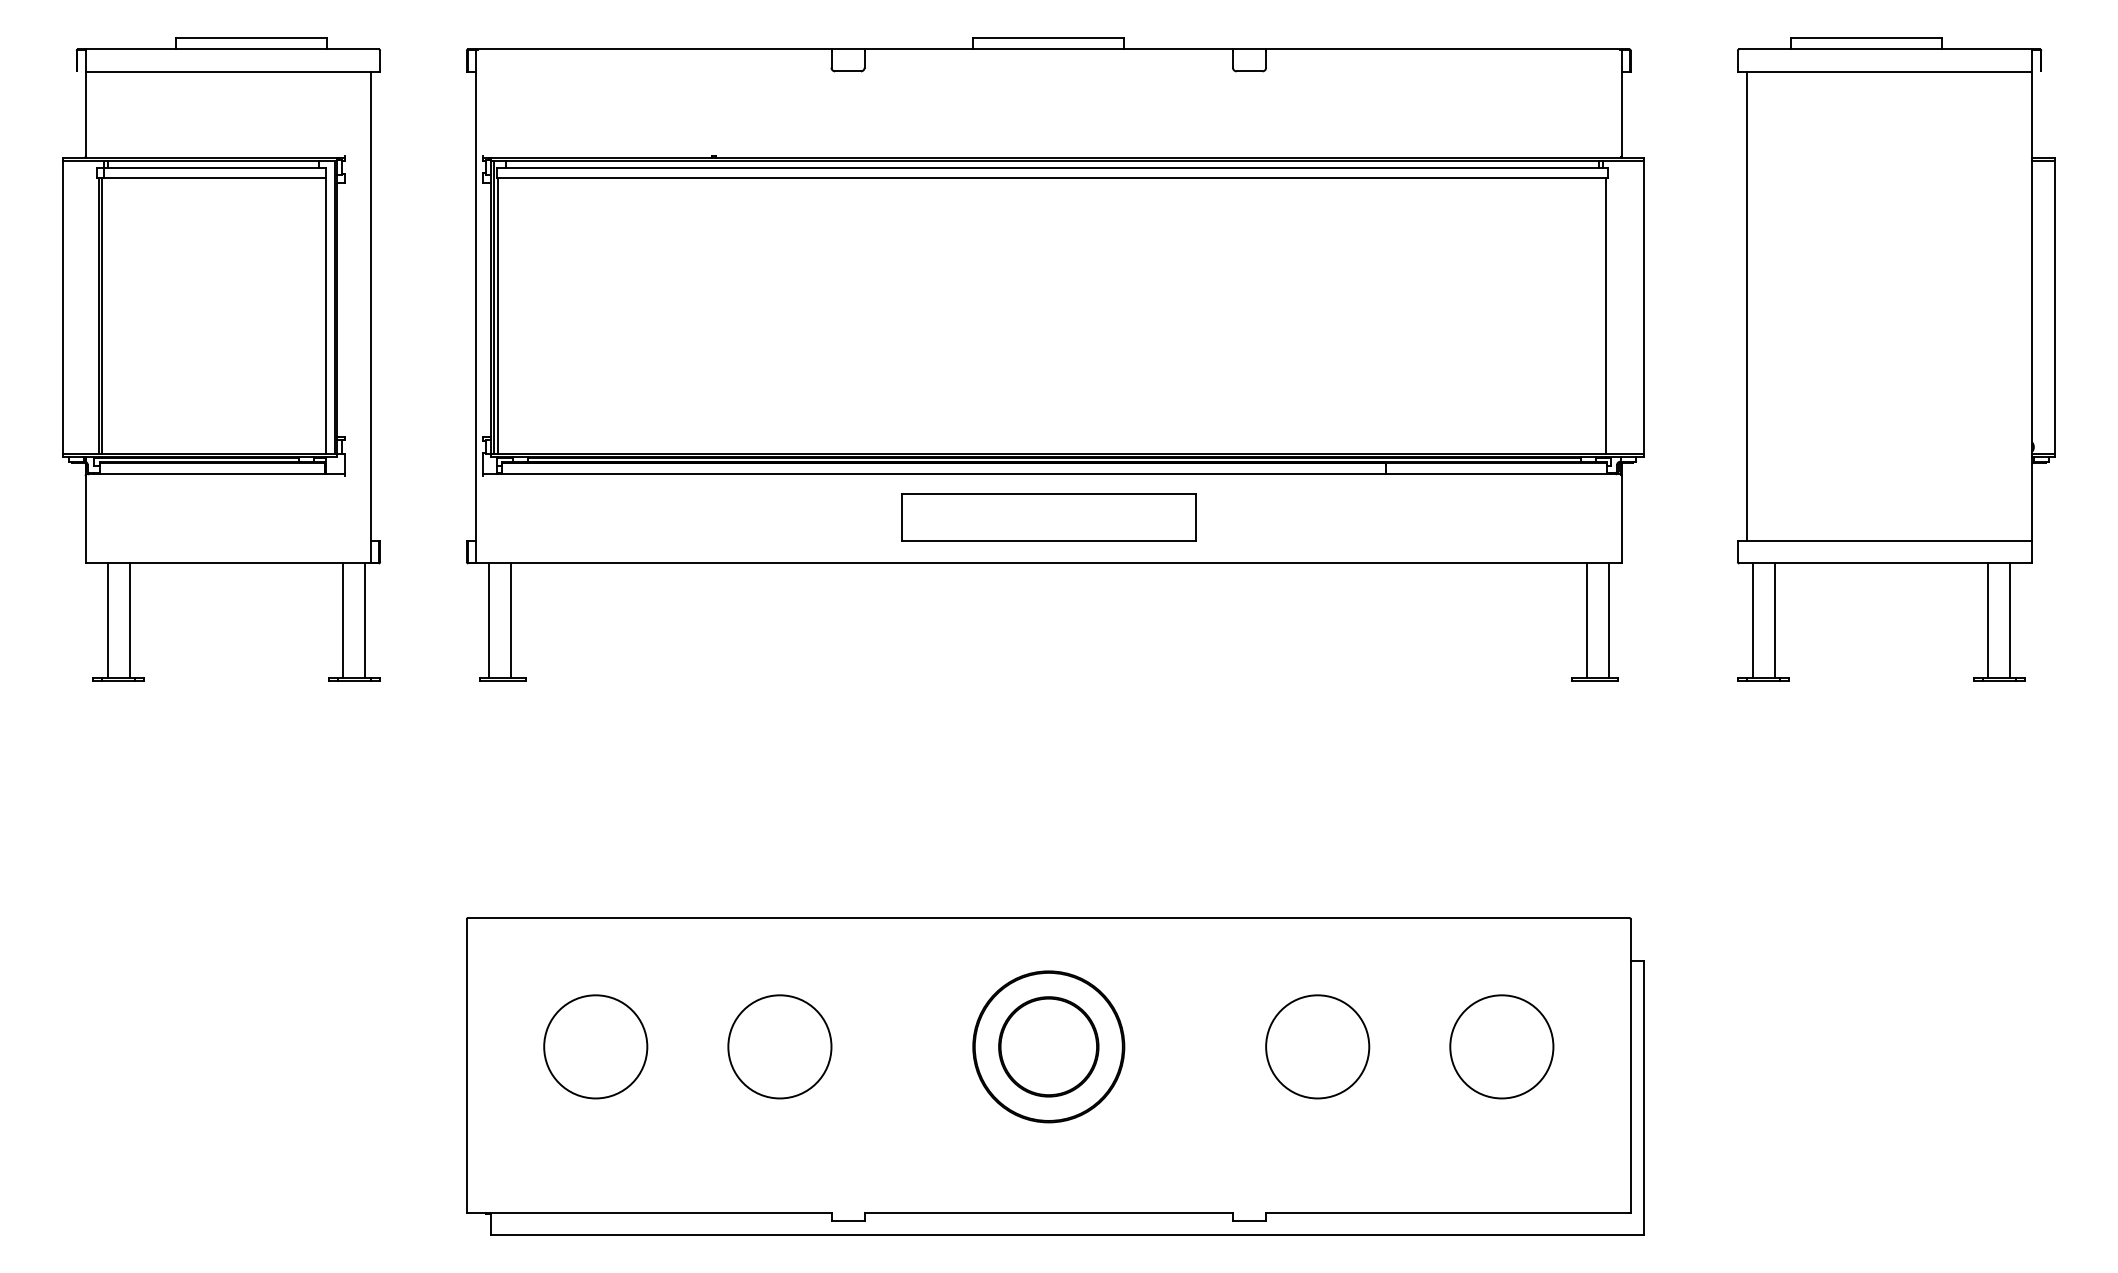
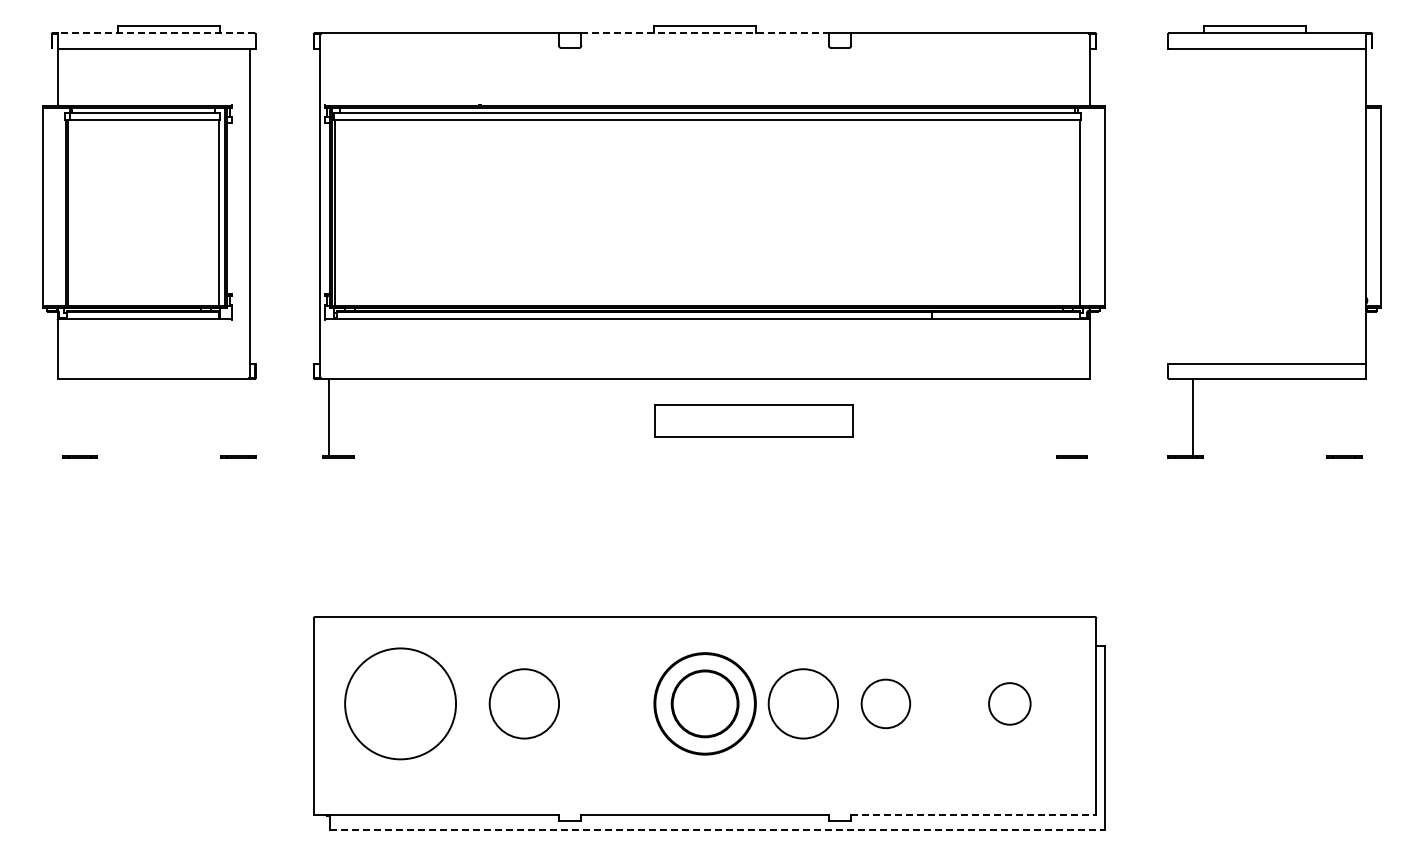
line: (232, 49) -> (156, 33), solid -> dashed
line: (1049, 49) -> (705, 33), solid -> dashed
line: (1746, 305) -> (1174, 205), removed
part: (1047, 516) -> (753, 420), moved
line: (107, 619) -> (72, 416), removed
line: (130, 619) -> (87, 416), removed
line: (342, 619) -> (230, 416), removed
line: (365, 619) -> (245, 416), removed
line: (510, 619) -> (343, 416), removed
line: (1586, 619) -> (1066, 416), removed
line: (1608, 619) -> (1081, 416), removed
line: (1752, 619) -> (1178, 416), removed
line: (1987, 619) -> (1336, 416), removed
line: (2010, 619) -> (1351, 416), removed
circle: (595, 1046) -> (400, 703), size x1.6
circle: (1193, 1046) -> (802, 703), added
circle: (1317, 1046) -> (885, 703), size x0.7
circle: (1501, 1046) -> (1009, 703), size x0.6
line: (1447, 1212) -> (973, 815), solid -> dashed
line: (1067, 1235) -> (717, 830), solid -> dashed

